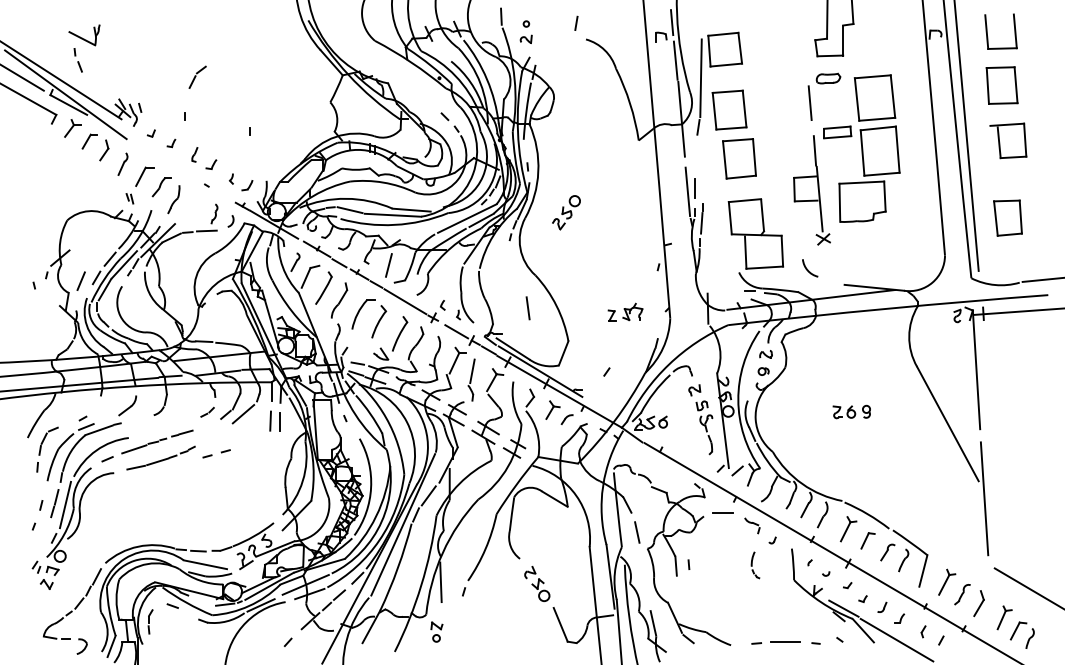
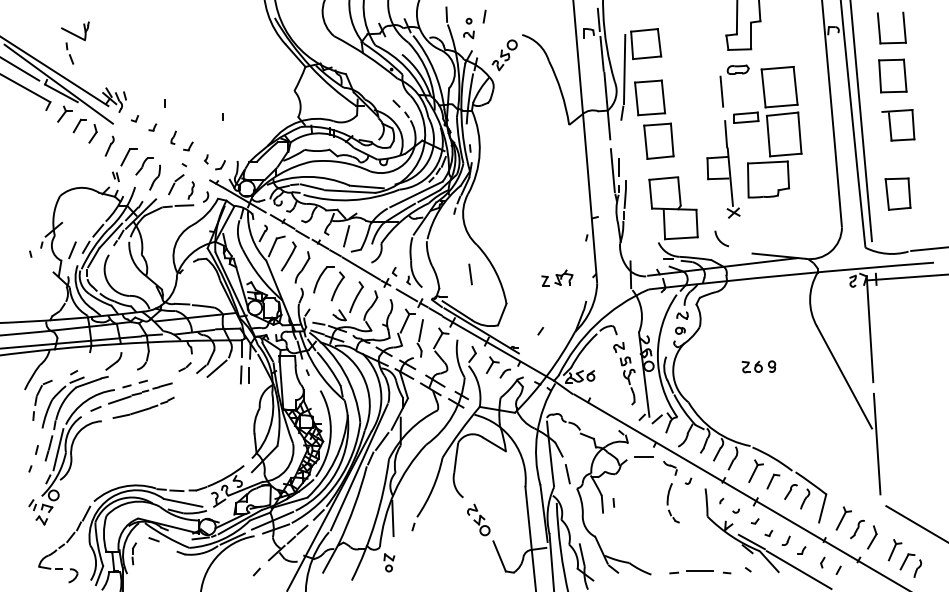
line: (576, 23) -> (484, 16), moved
part: (197, 77) -> (176, 184), moved
part: (566, 212) -> (504, 55), moved
part: (215, 453) -> (134, 383), moved
part: (754, 565) -> (672, 503), size x1.67

